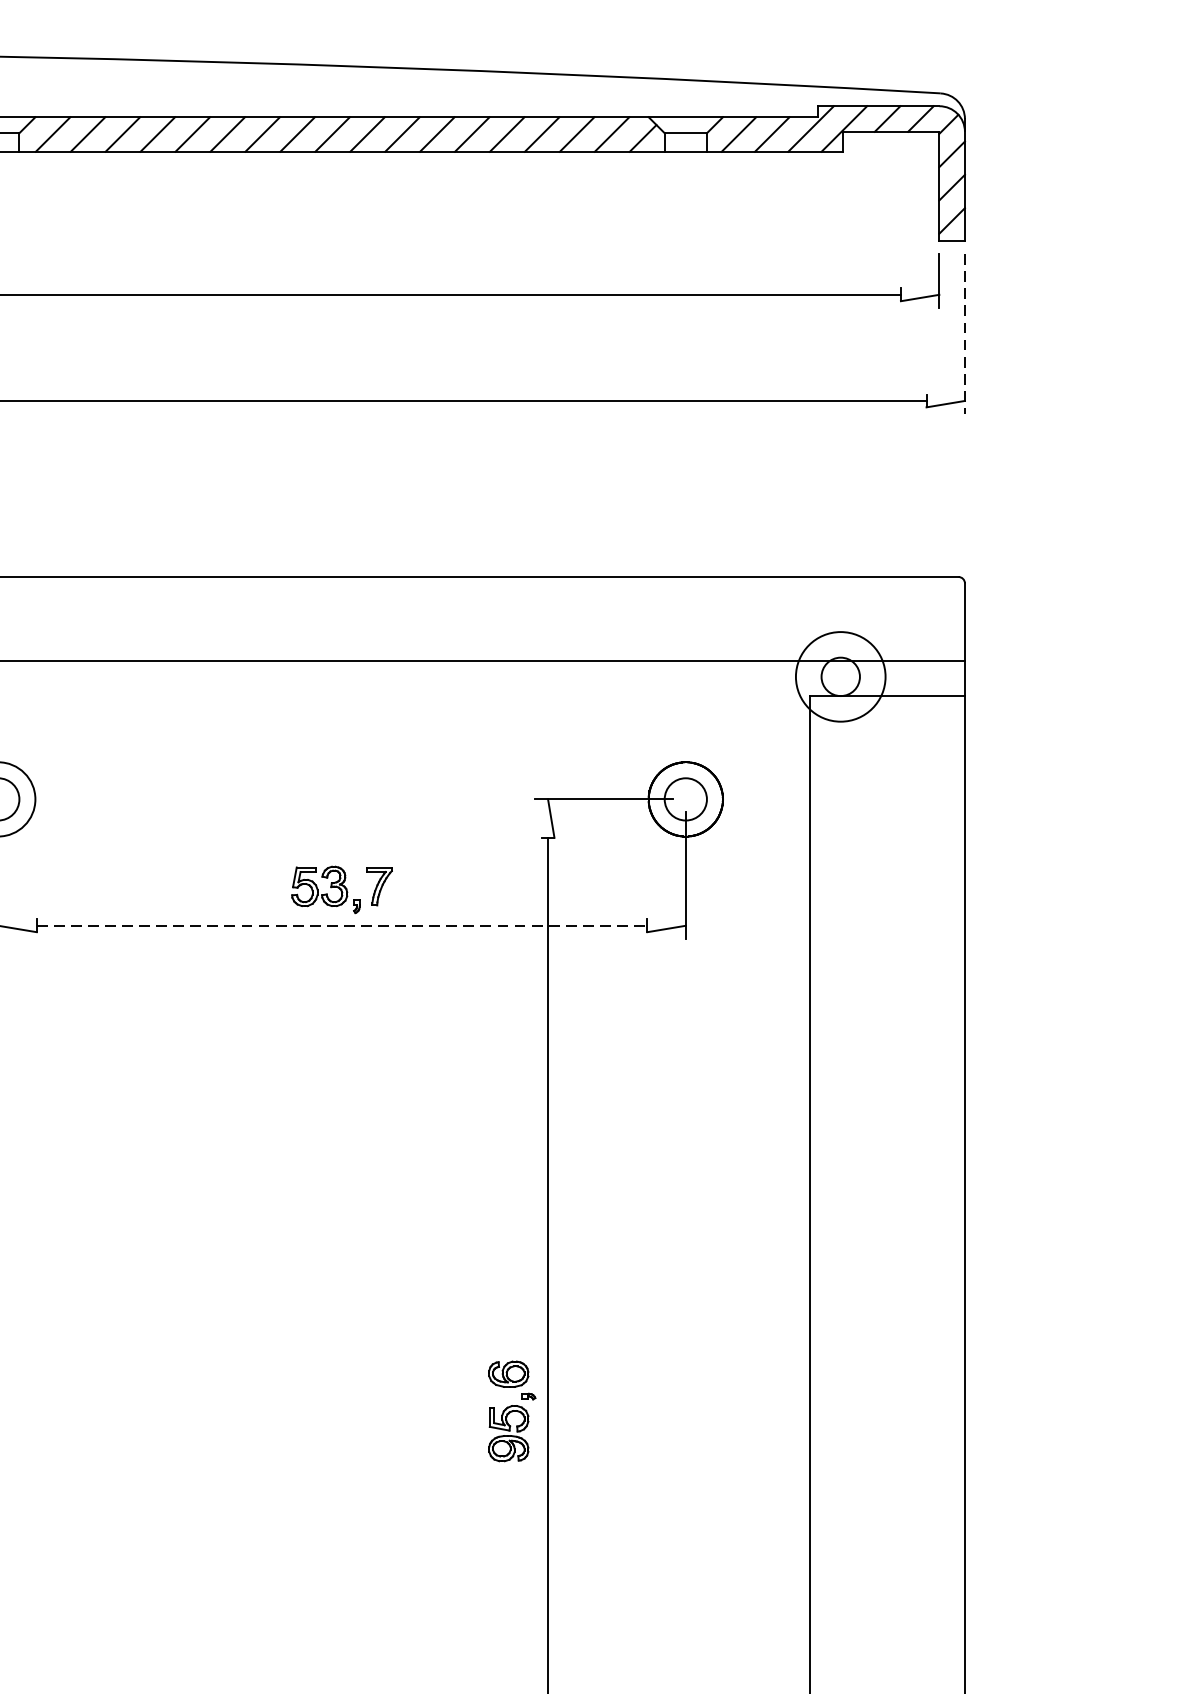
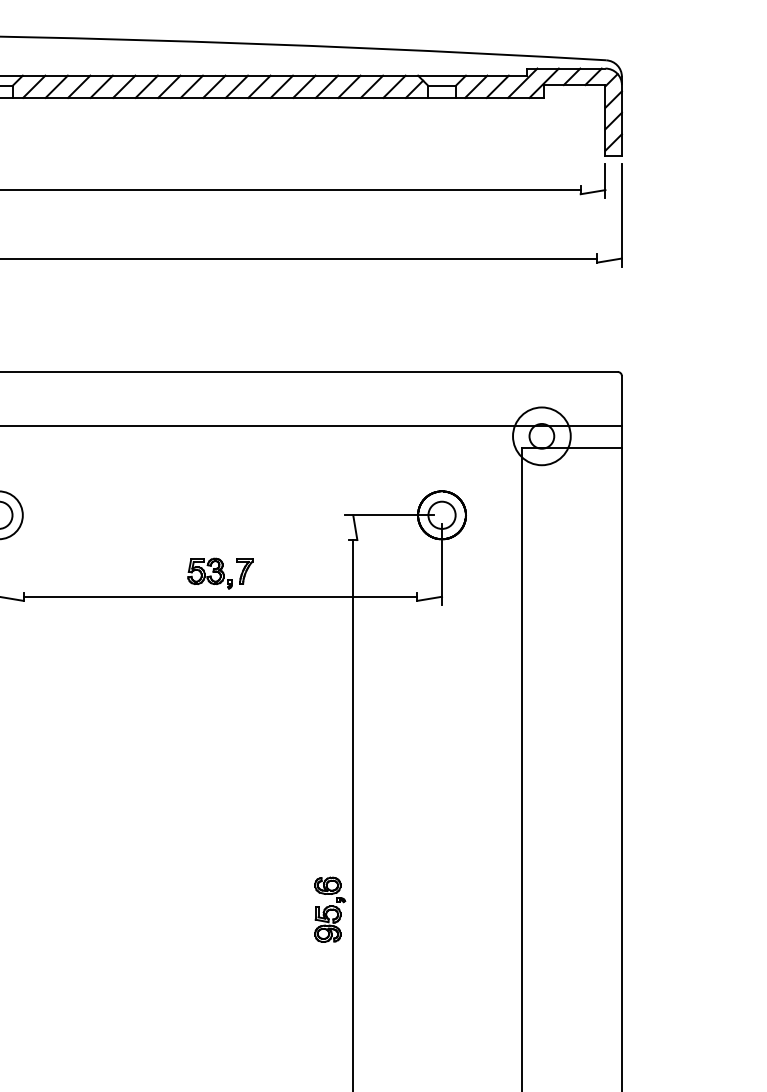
line: (964, 334) -> (621, 215), dashed -> solid
line: (342, 925) -> (220, 596), dashed -> solid

